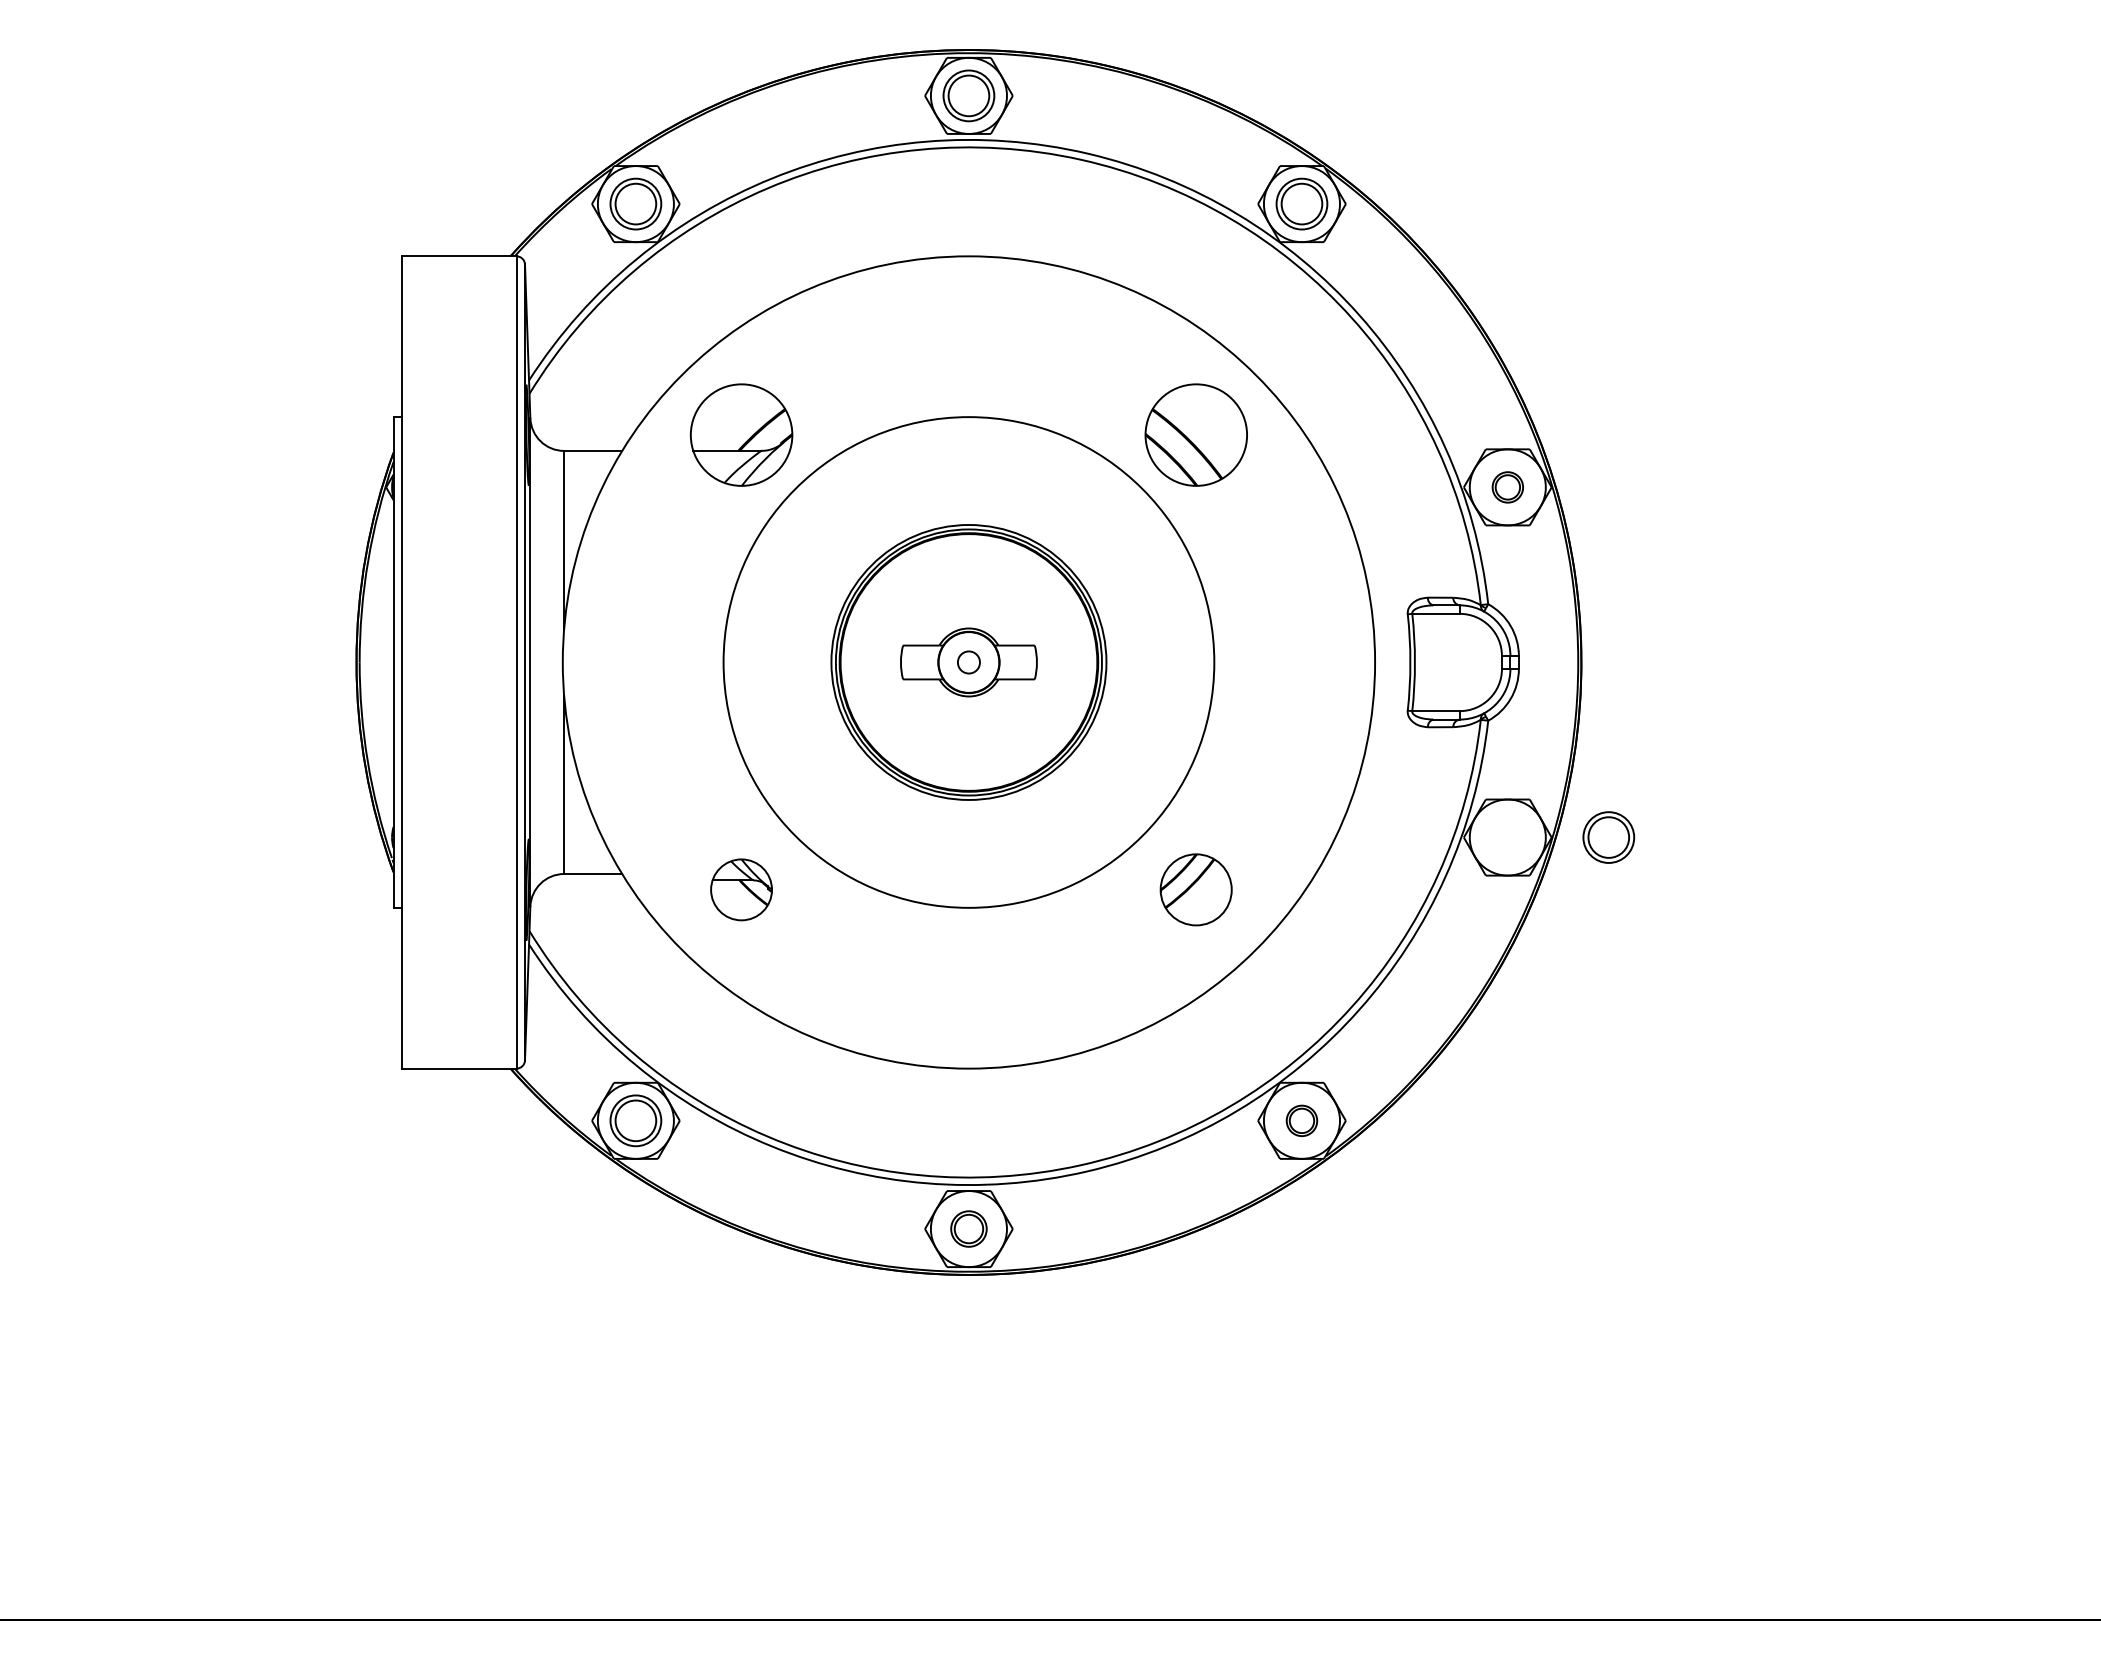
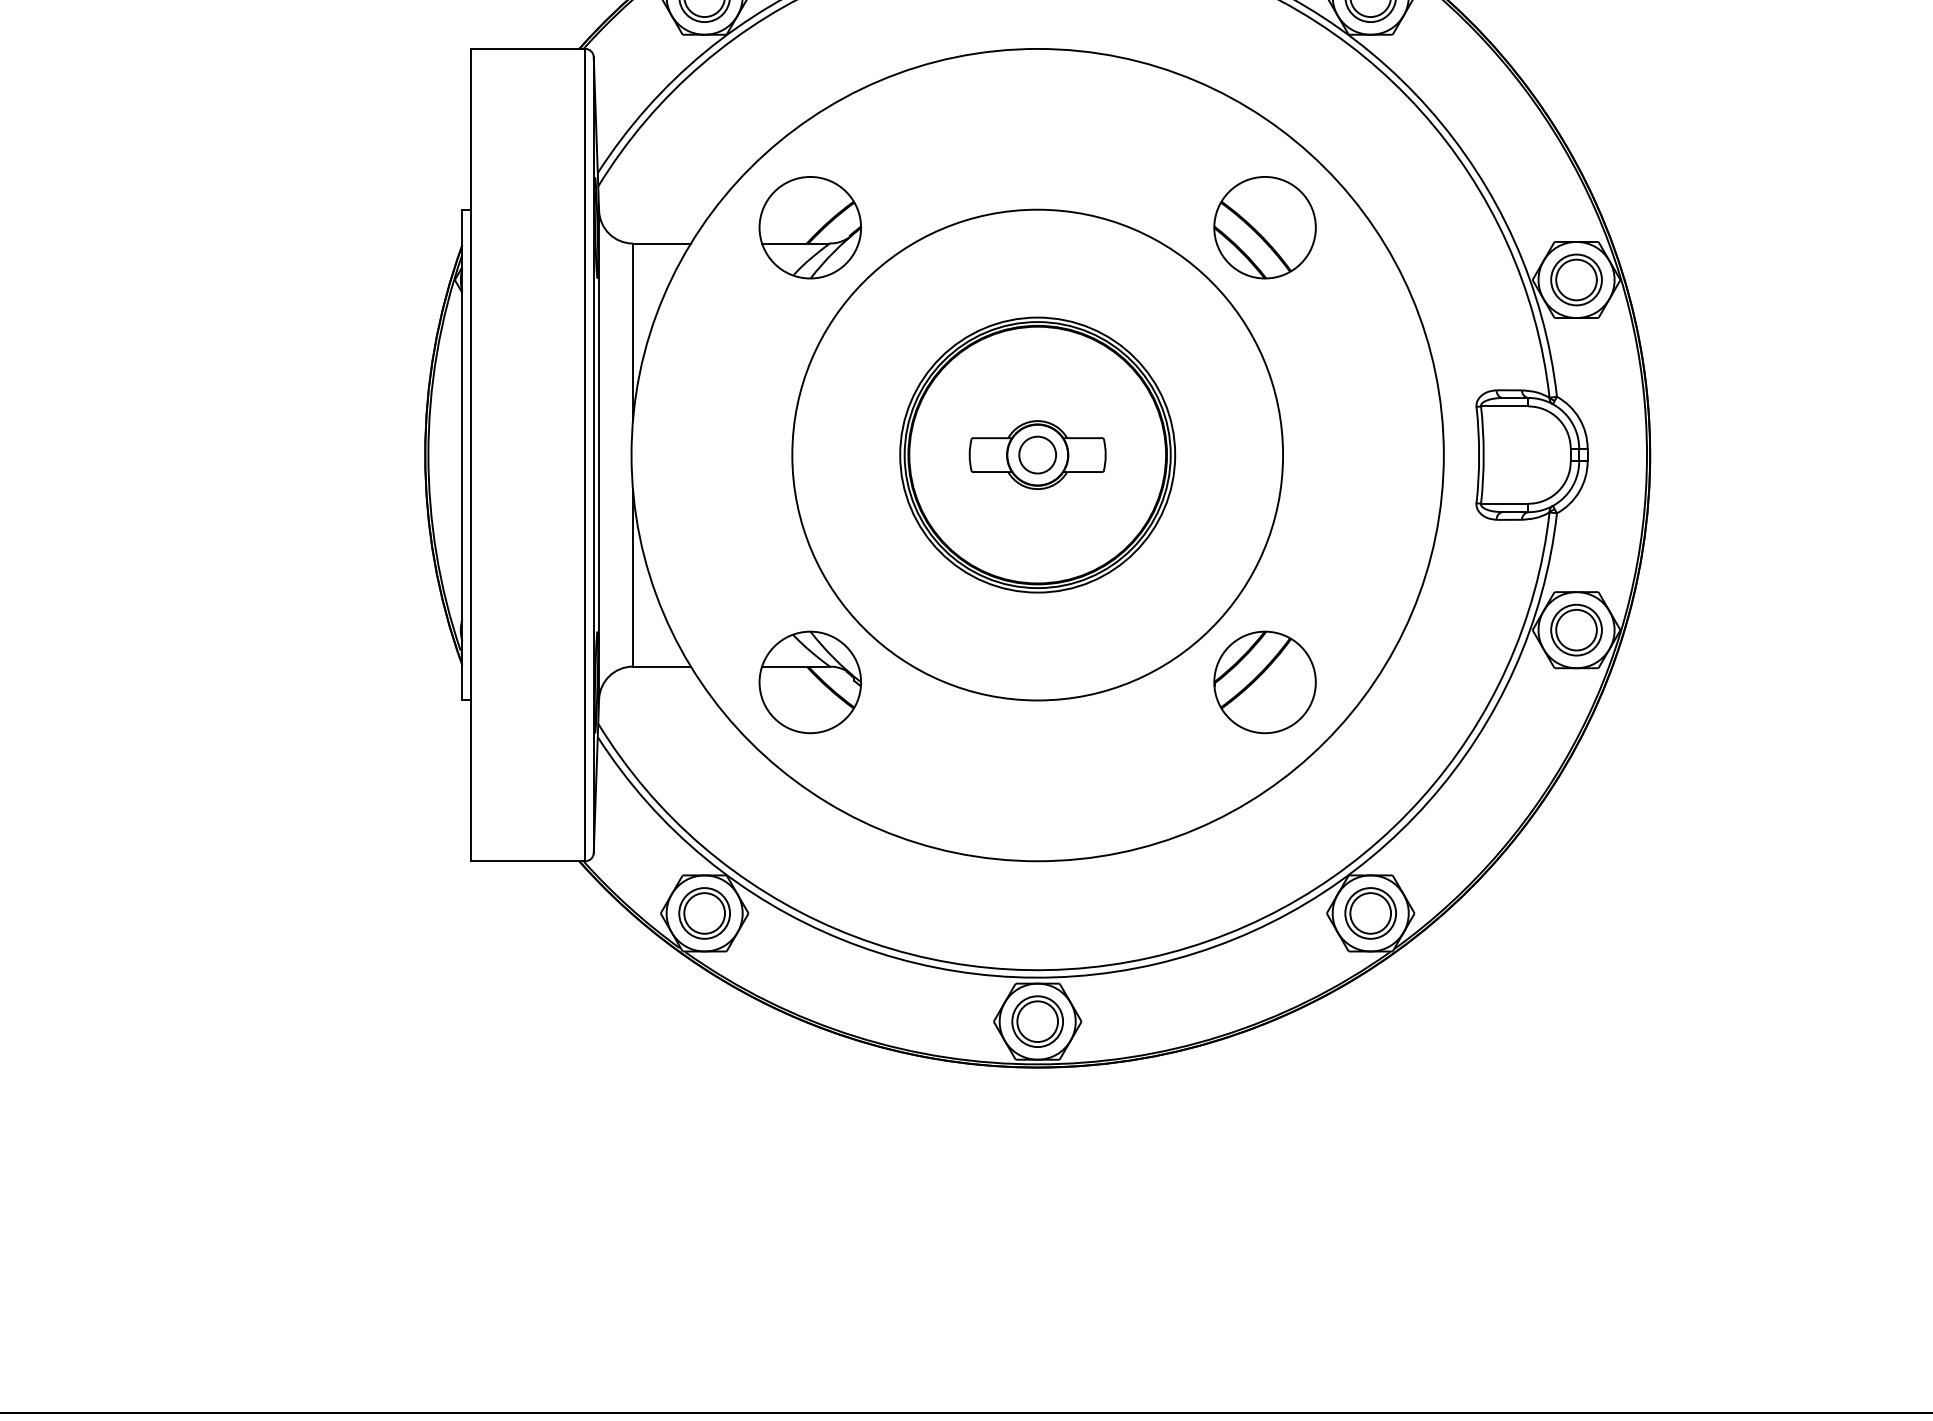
part: (1507, 487) -> (1576, 280), size x1.67
circle: (968, 662) -> (1037, 455), size x1.67
part: (1608, 837) -> (1576, 630), moved
part: (741, 889) -> (810, 682), size x1.67
part: (1195, 889) -> (1264, 682), size x1.43
part: (1301, 1120) -> (1370, 913), size x1.67
part: (968, 1228) -> (1037, 1021), size x1.43

